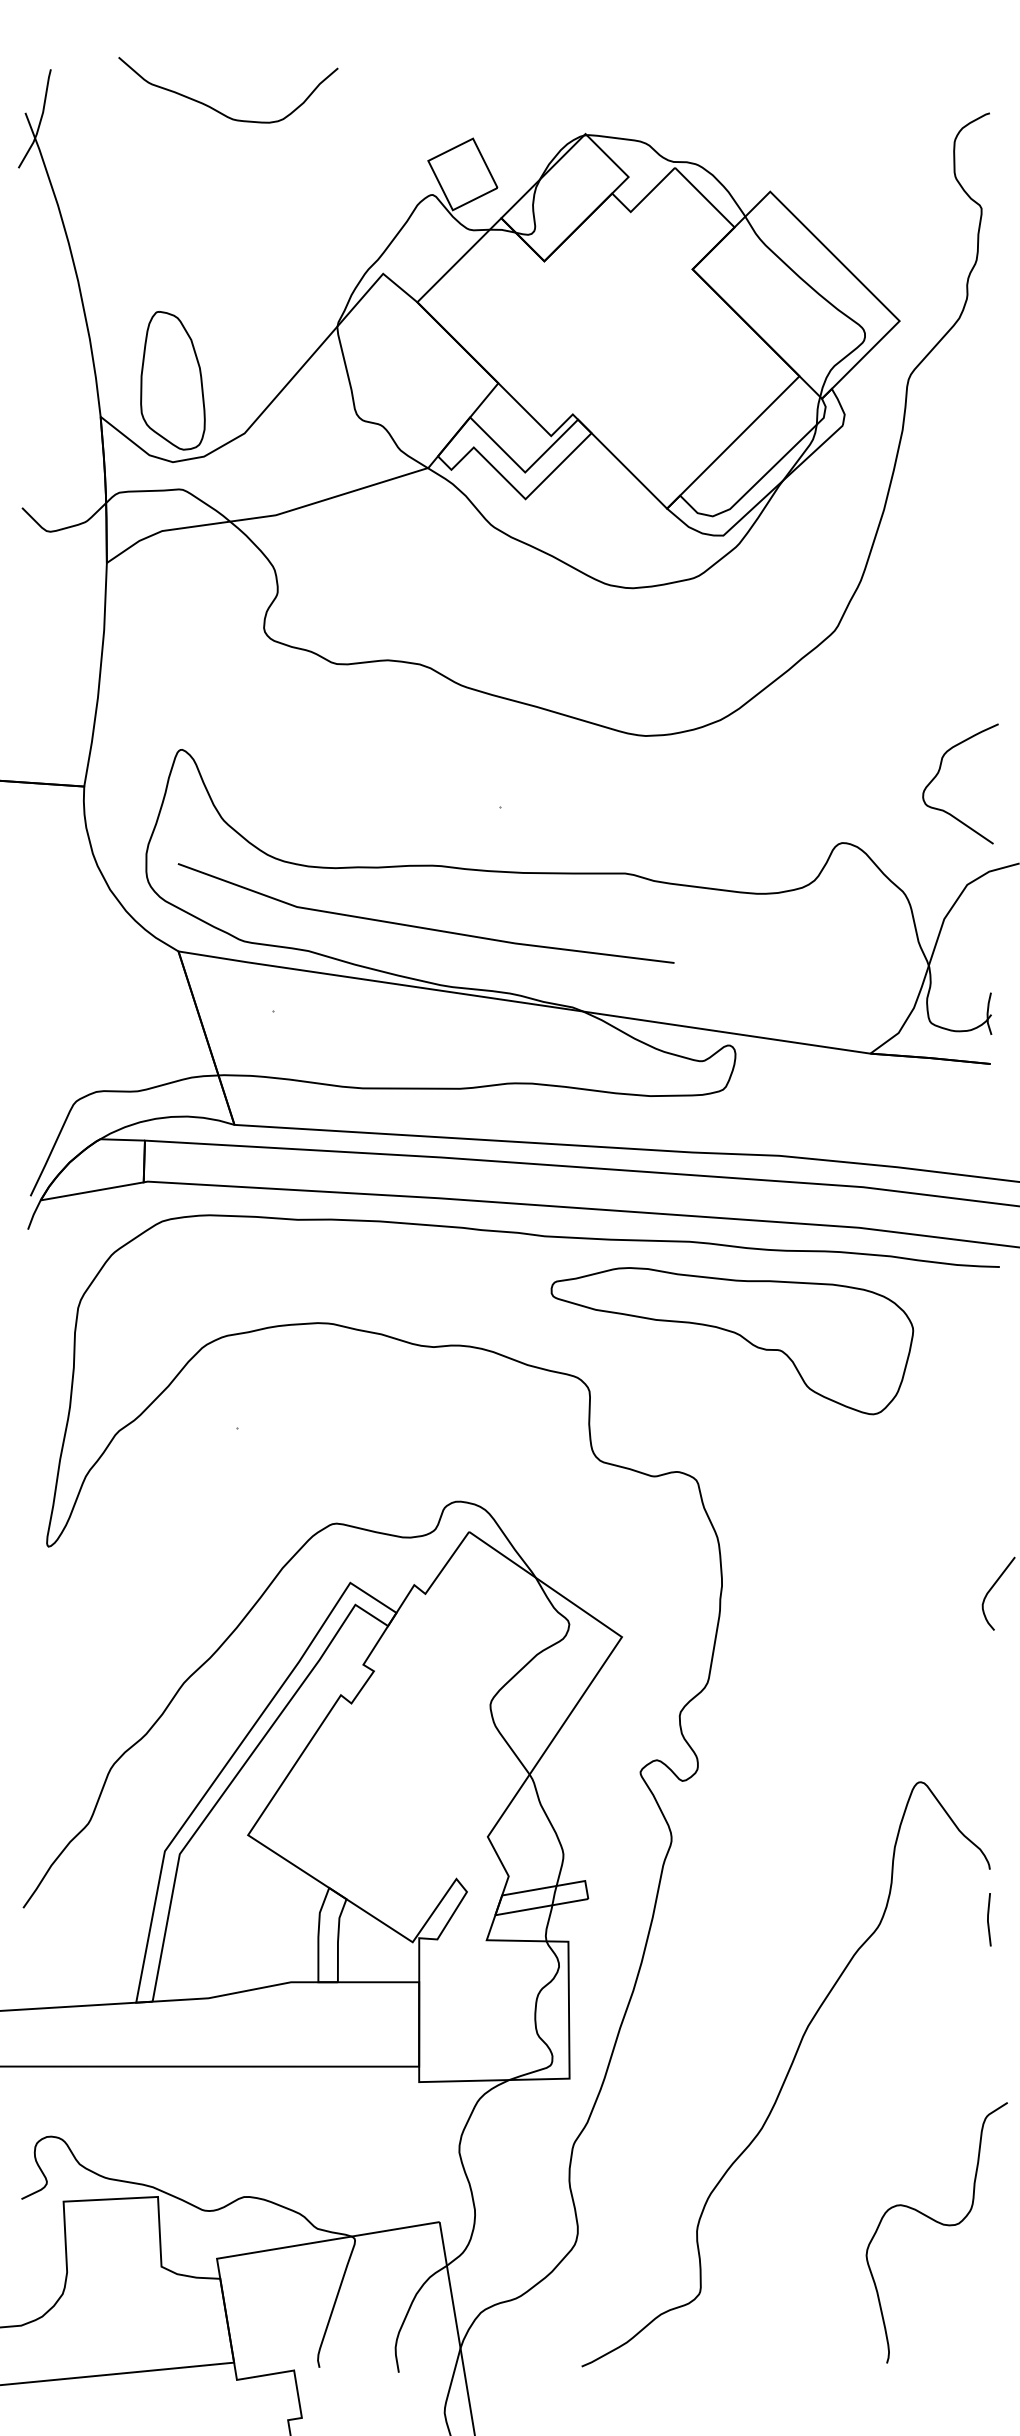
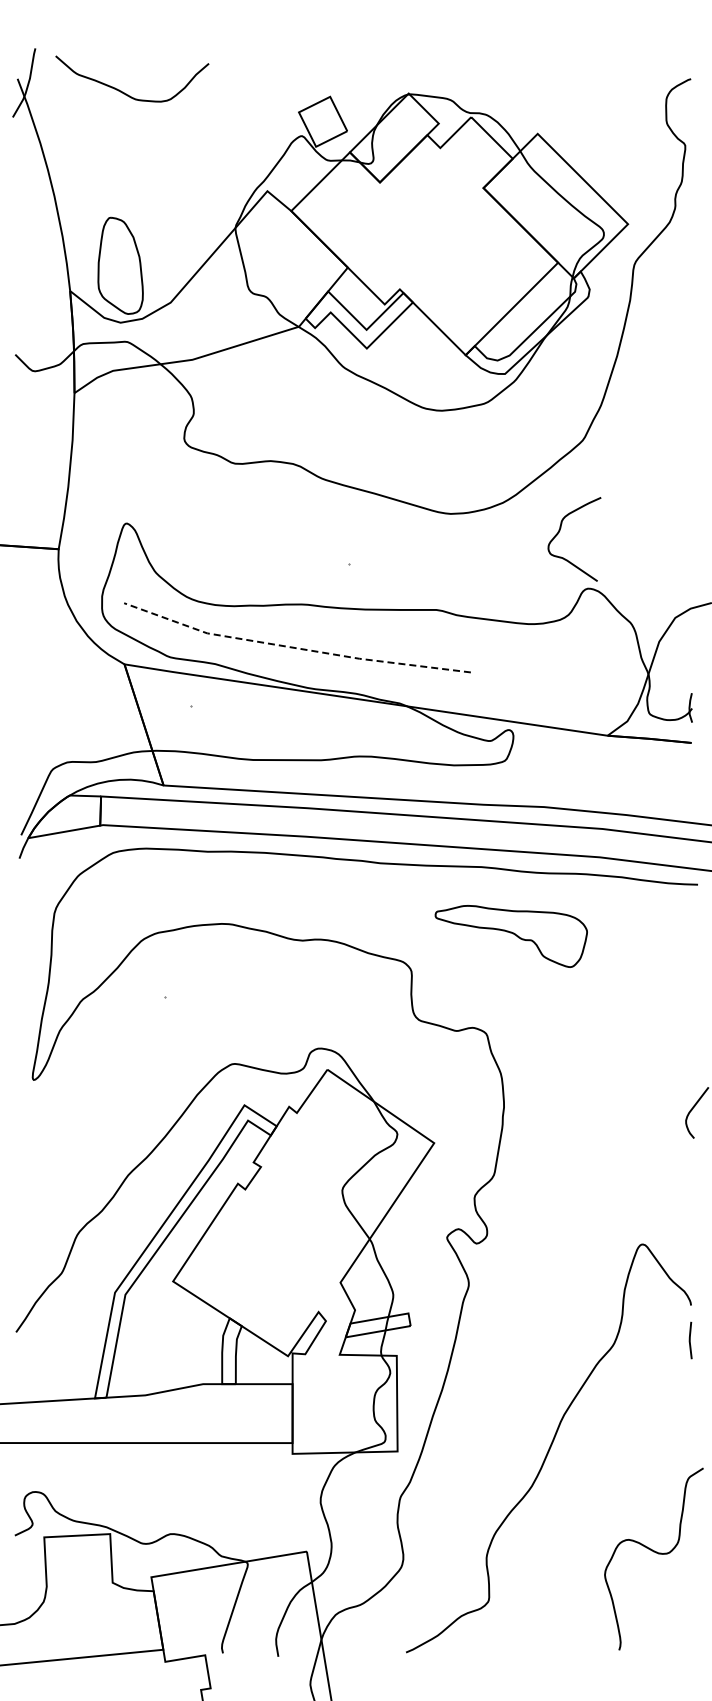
curve: (217, 109) -> (124, 92), moved
curve: (938, 774) -> (559, 532), moved
line: (421, 927) -> (294, 647), solid -> dashed
part: (732, 1341) -> (511, 936), size x0.6

